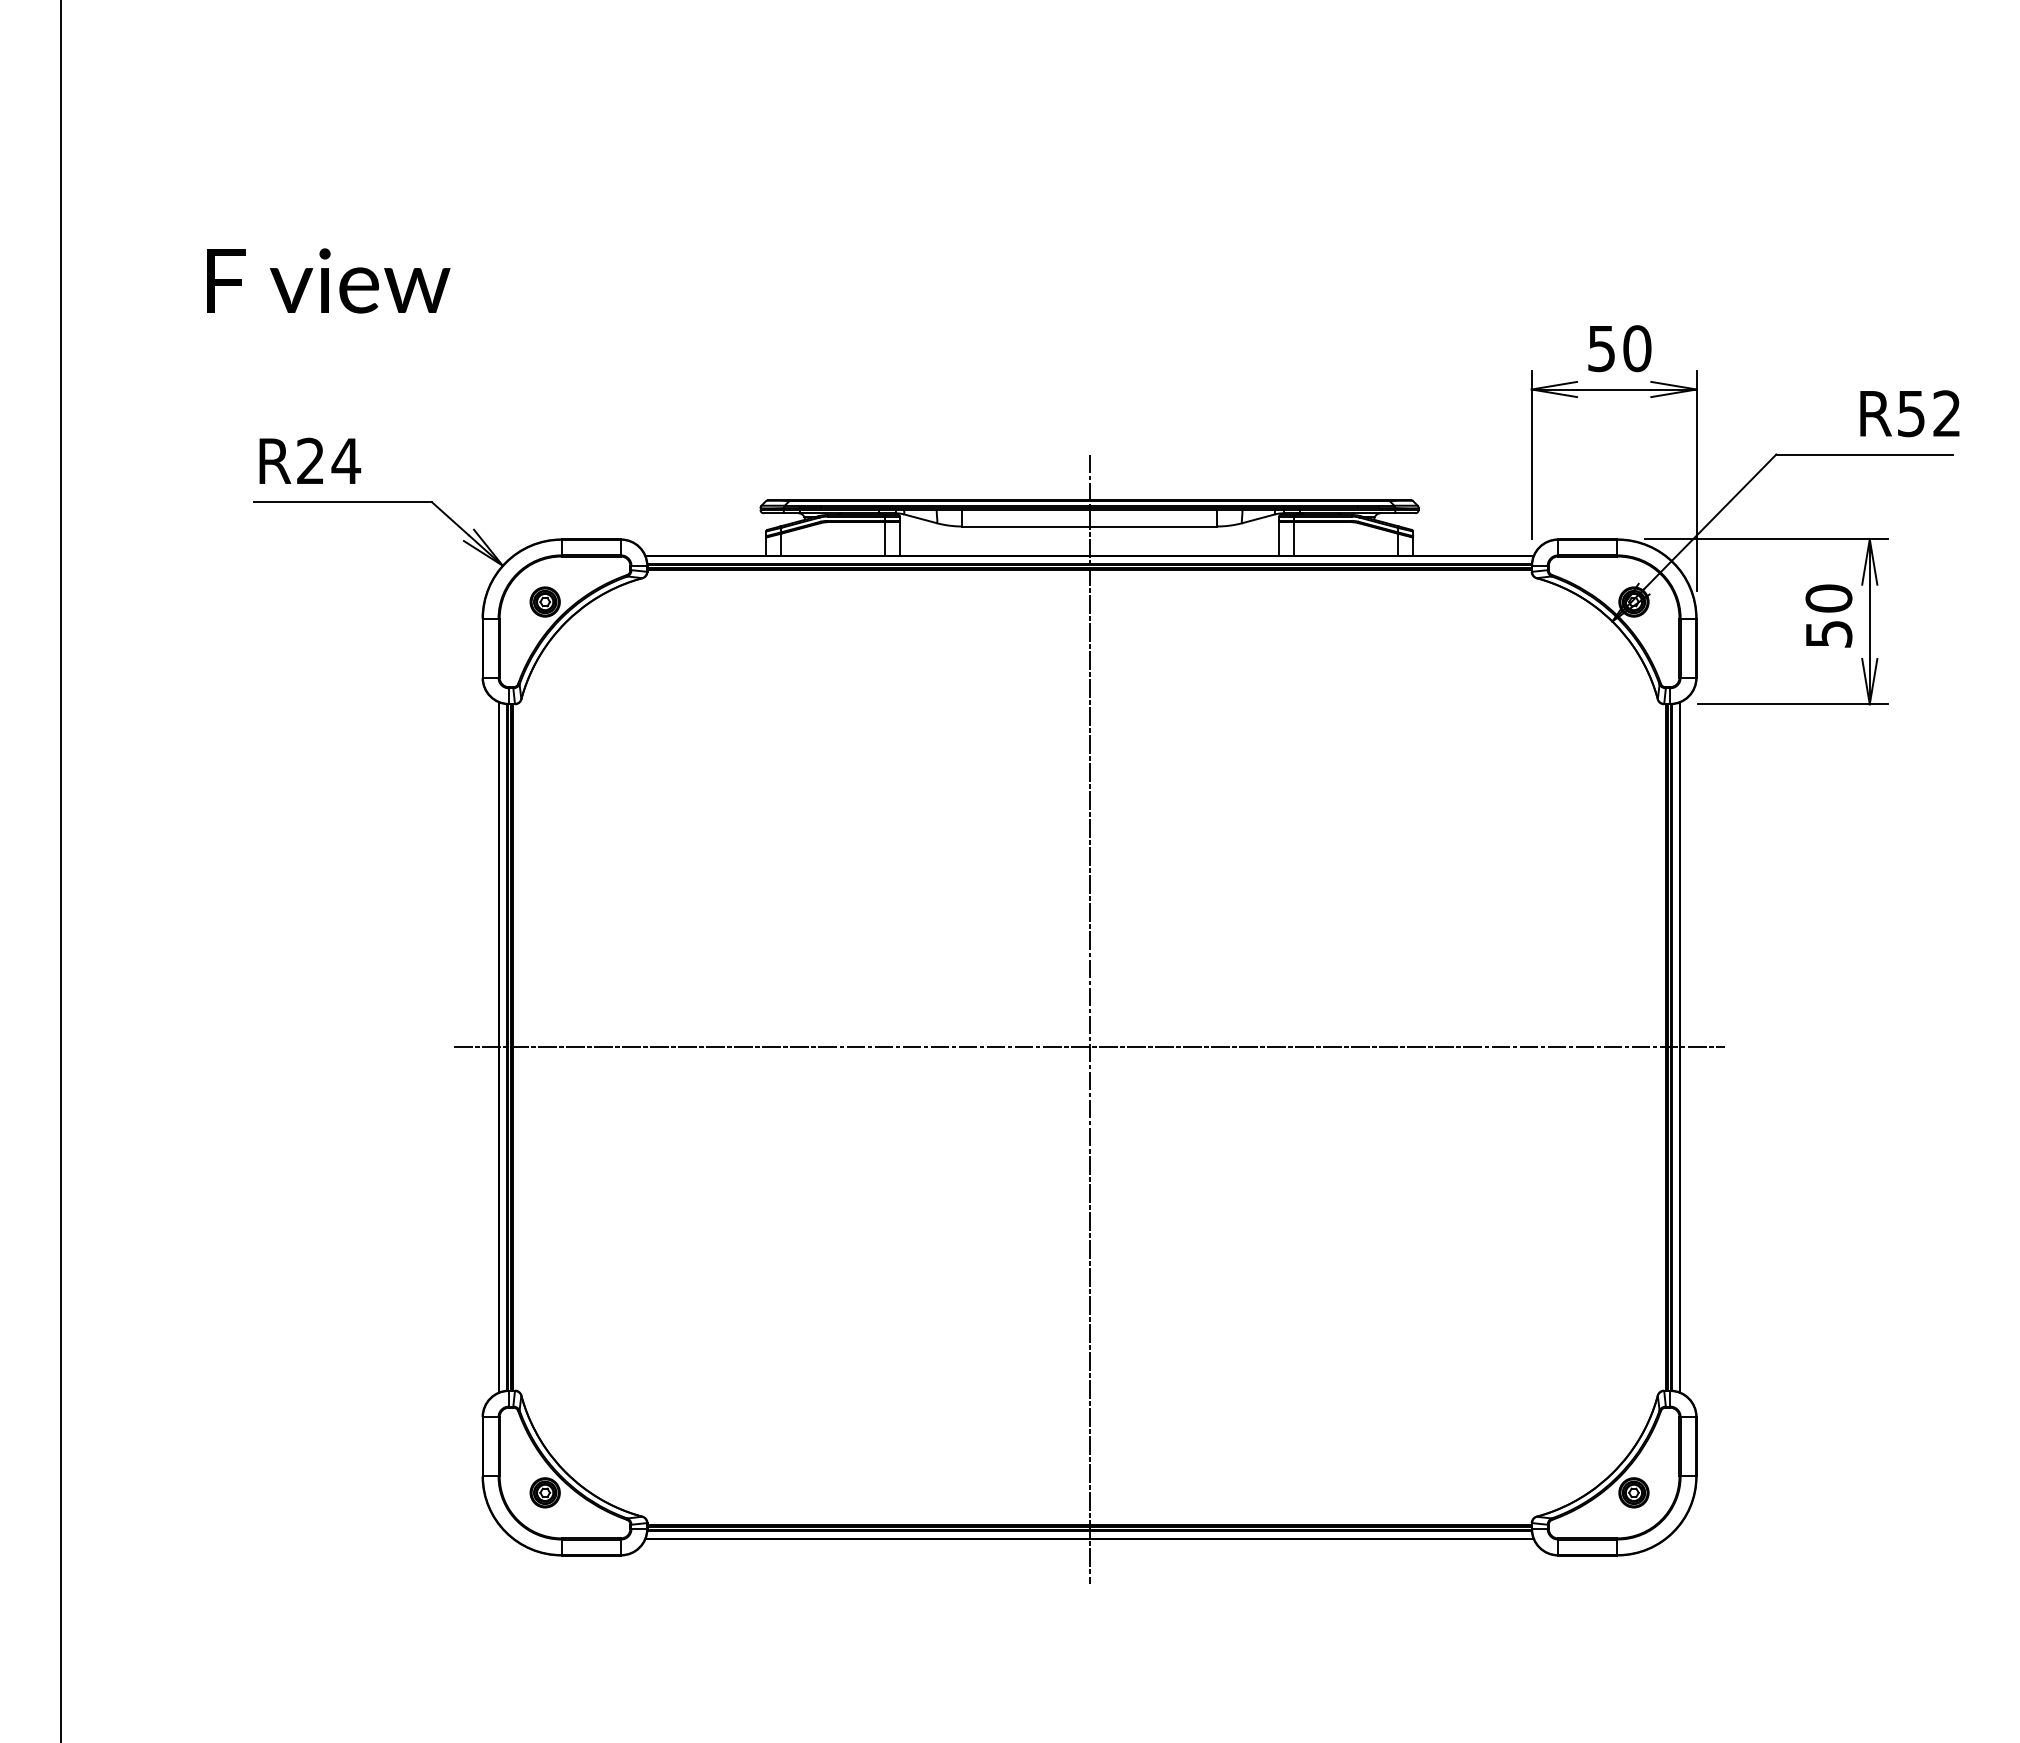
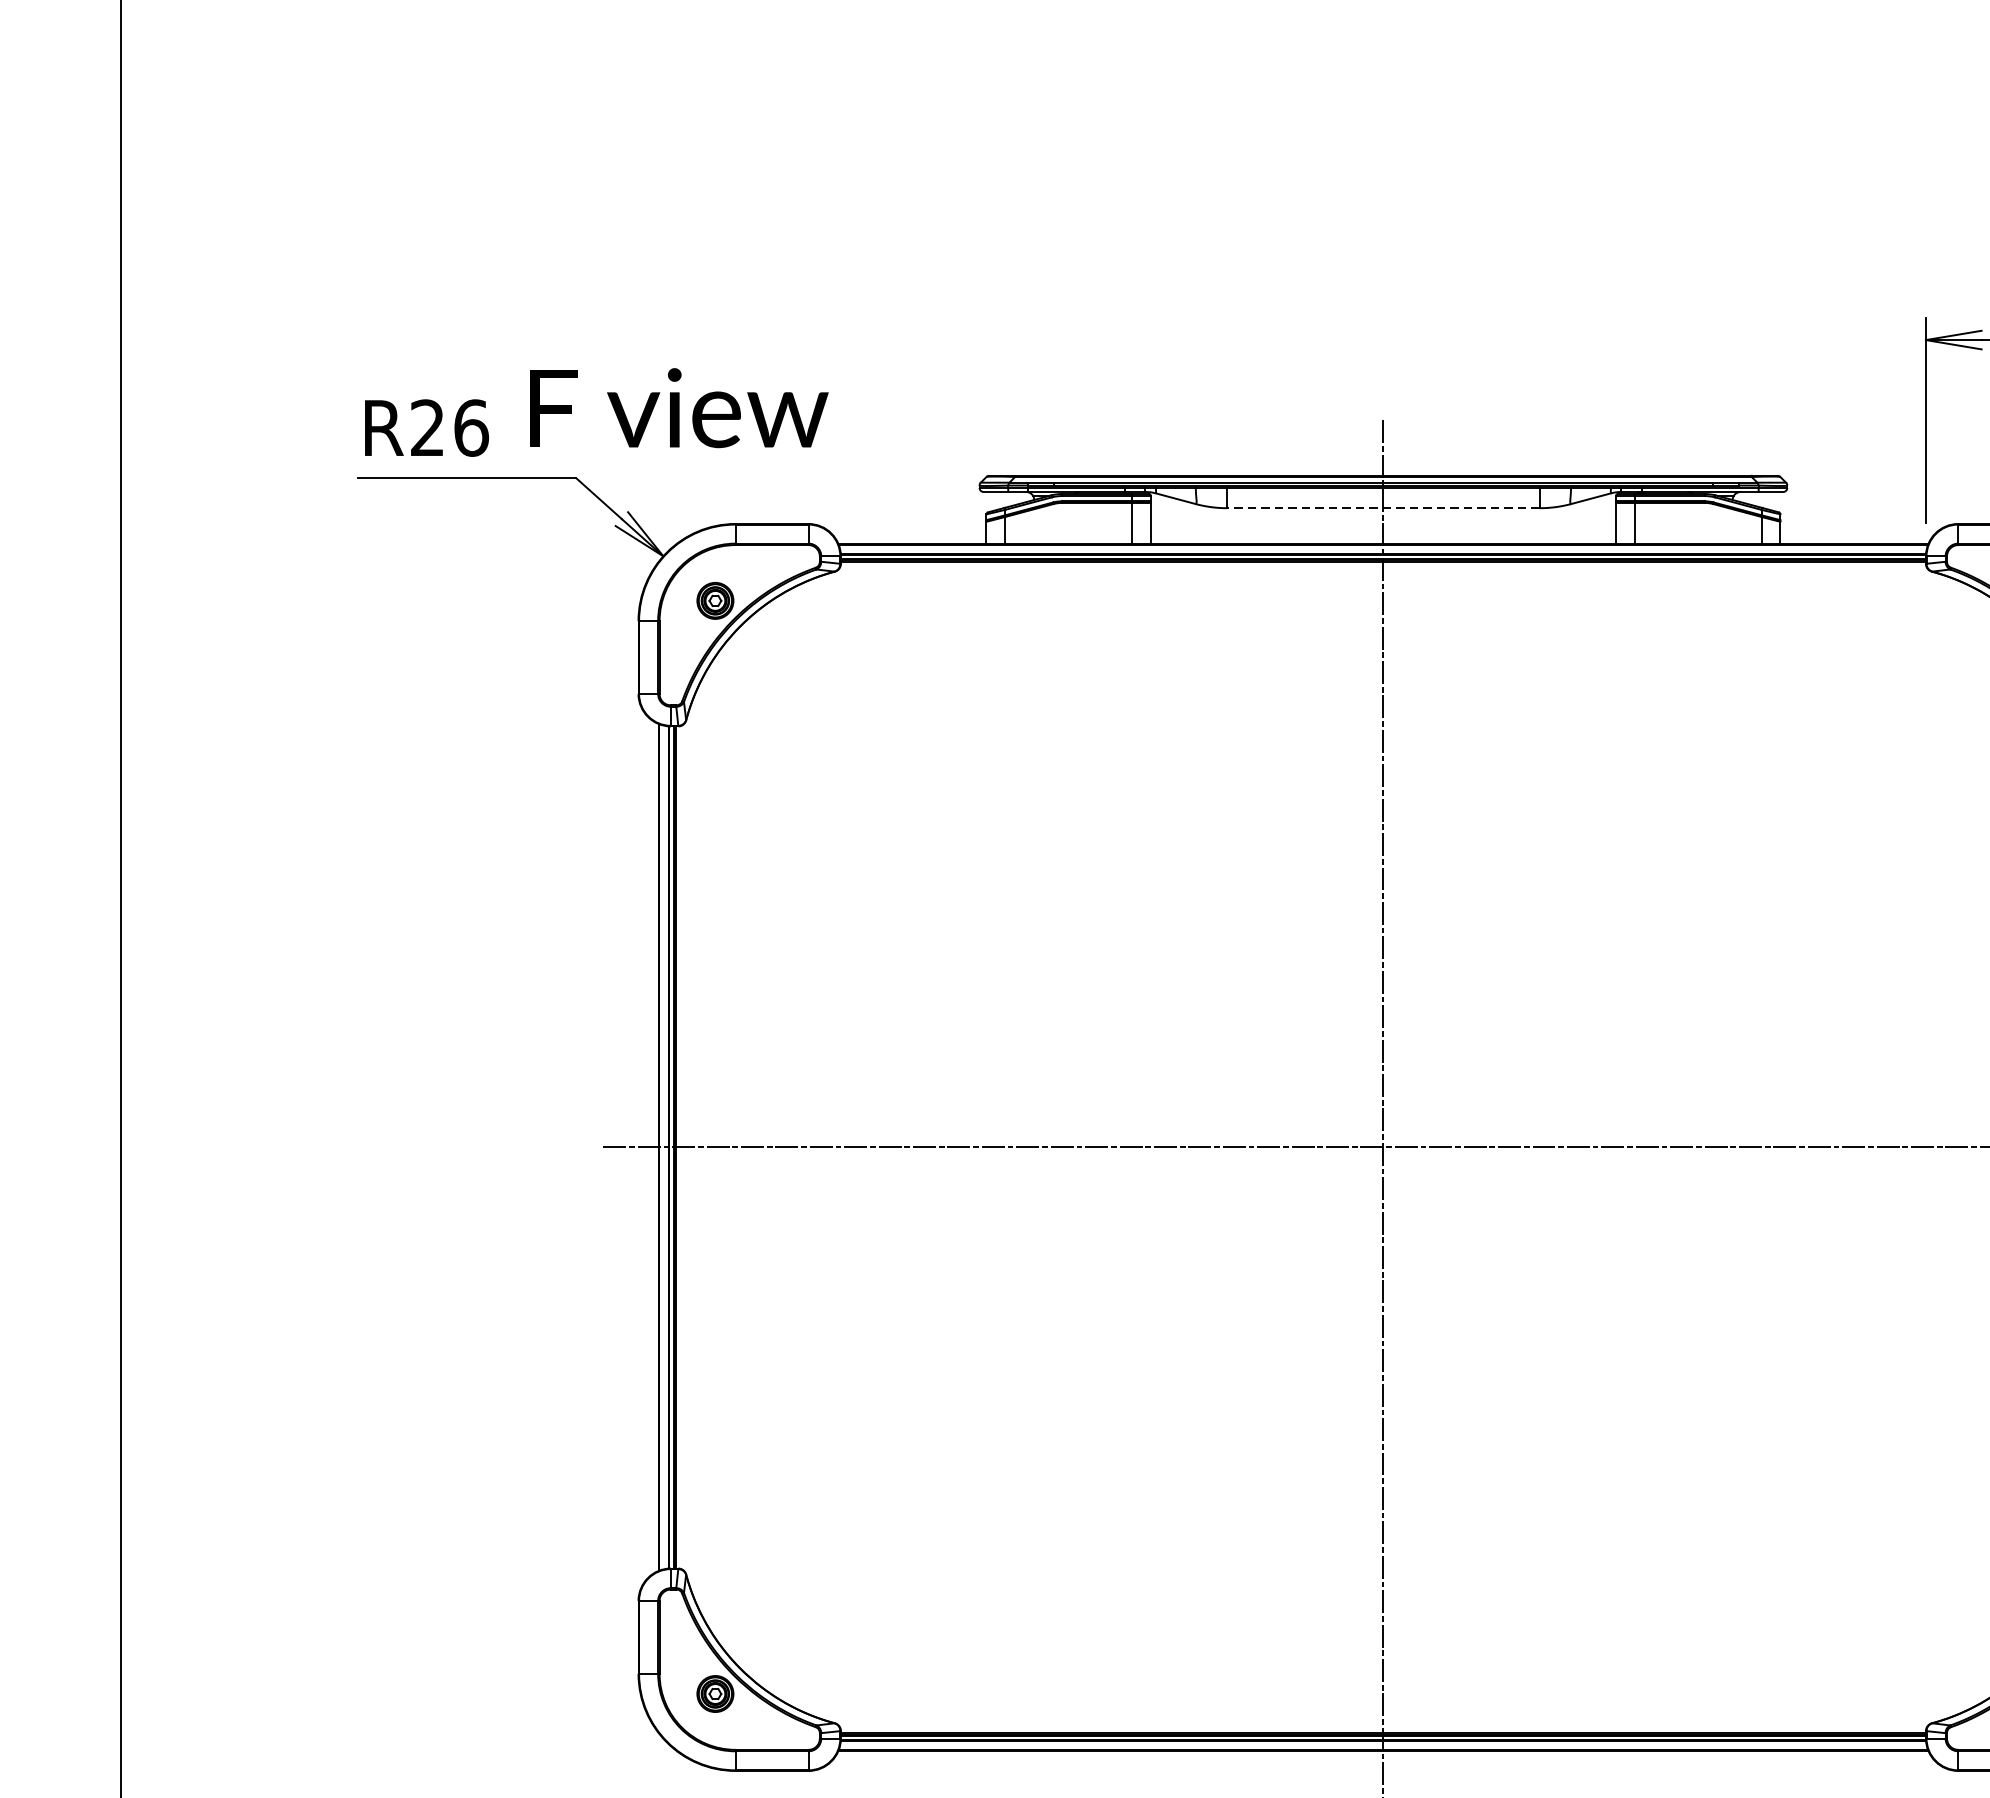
text: (328, 280) -> (678, 407), moved
text: (346, 460) -> (471, 427), R24 -> R26
line: (1089, 526) -> (1383, 508), solid -> dashed

